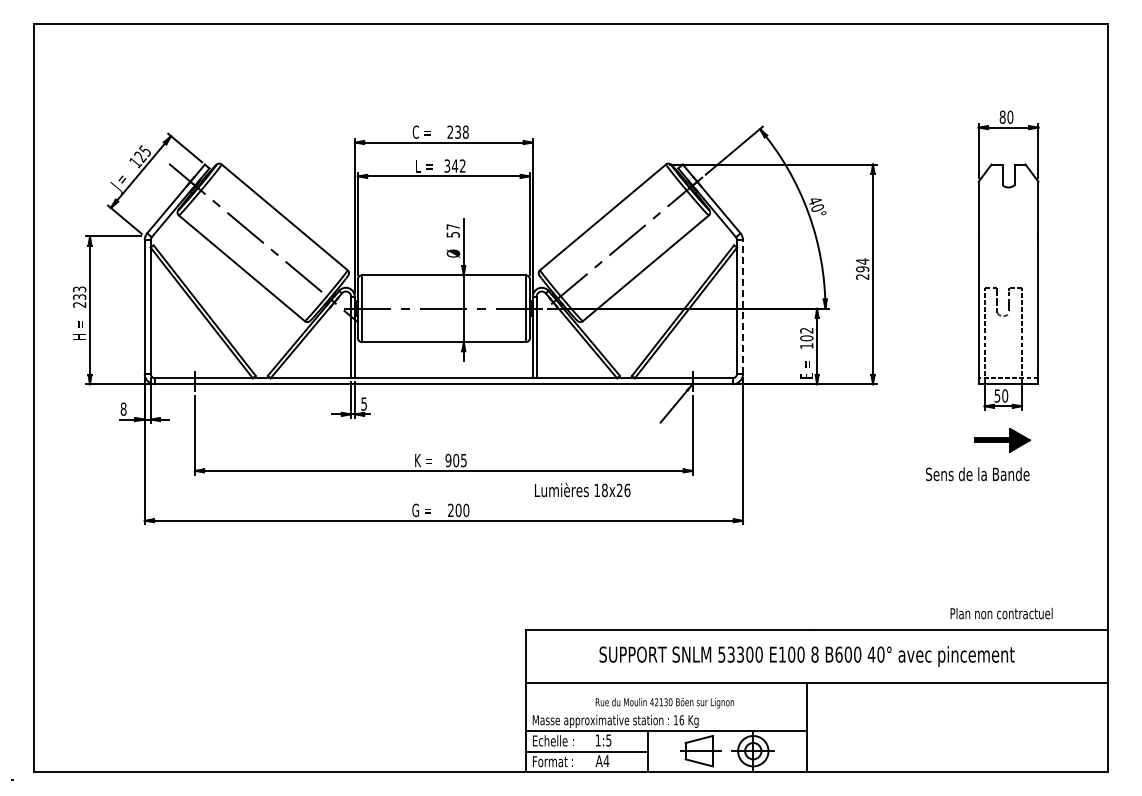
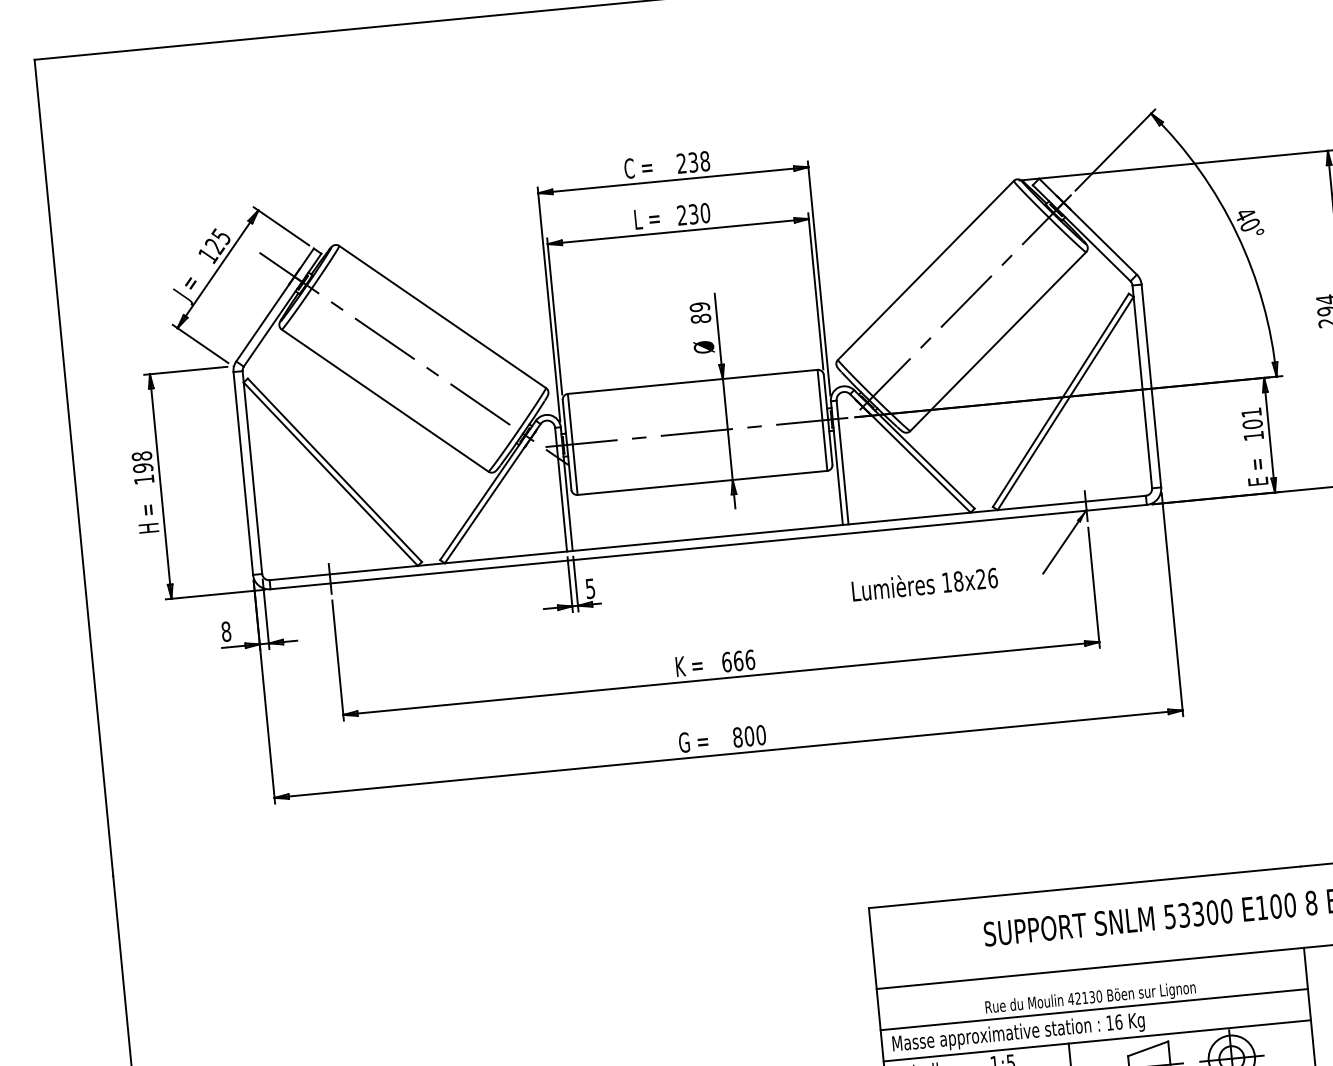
text: (454, 165) -> (692, 213), 342 -> 230
text: (452, 230) -> (699, 312), 57 -> 89
text: (79, 296) -> (142, 467), 233 -> 198
line: (743, 306) -> (1152, 385), dashed -> solid
text: (806, 330) -> (1251, 412), 102 -> 101
text: (455, 460) -> (737, 661), 905 -> 666
text: (582, 489) -> (924, 583), moved
text: (450, 510) -> (737, 737), 200 -> 800
line: (666, 710) -> (1094, 1009), added

